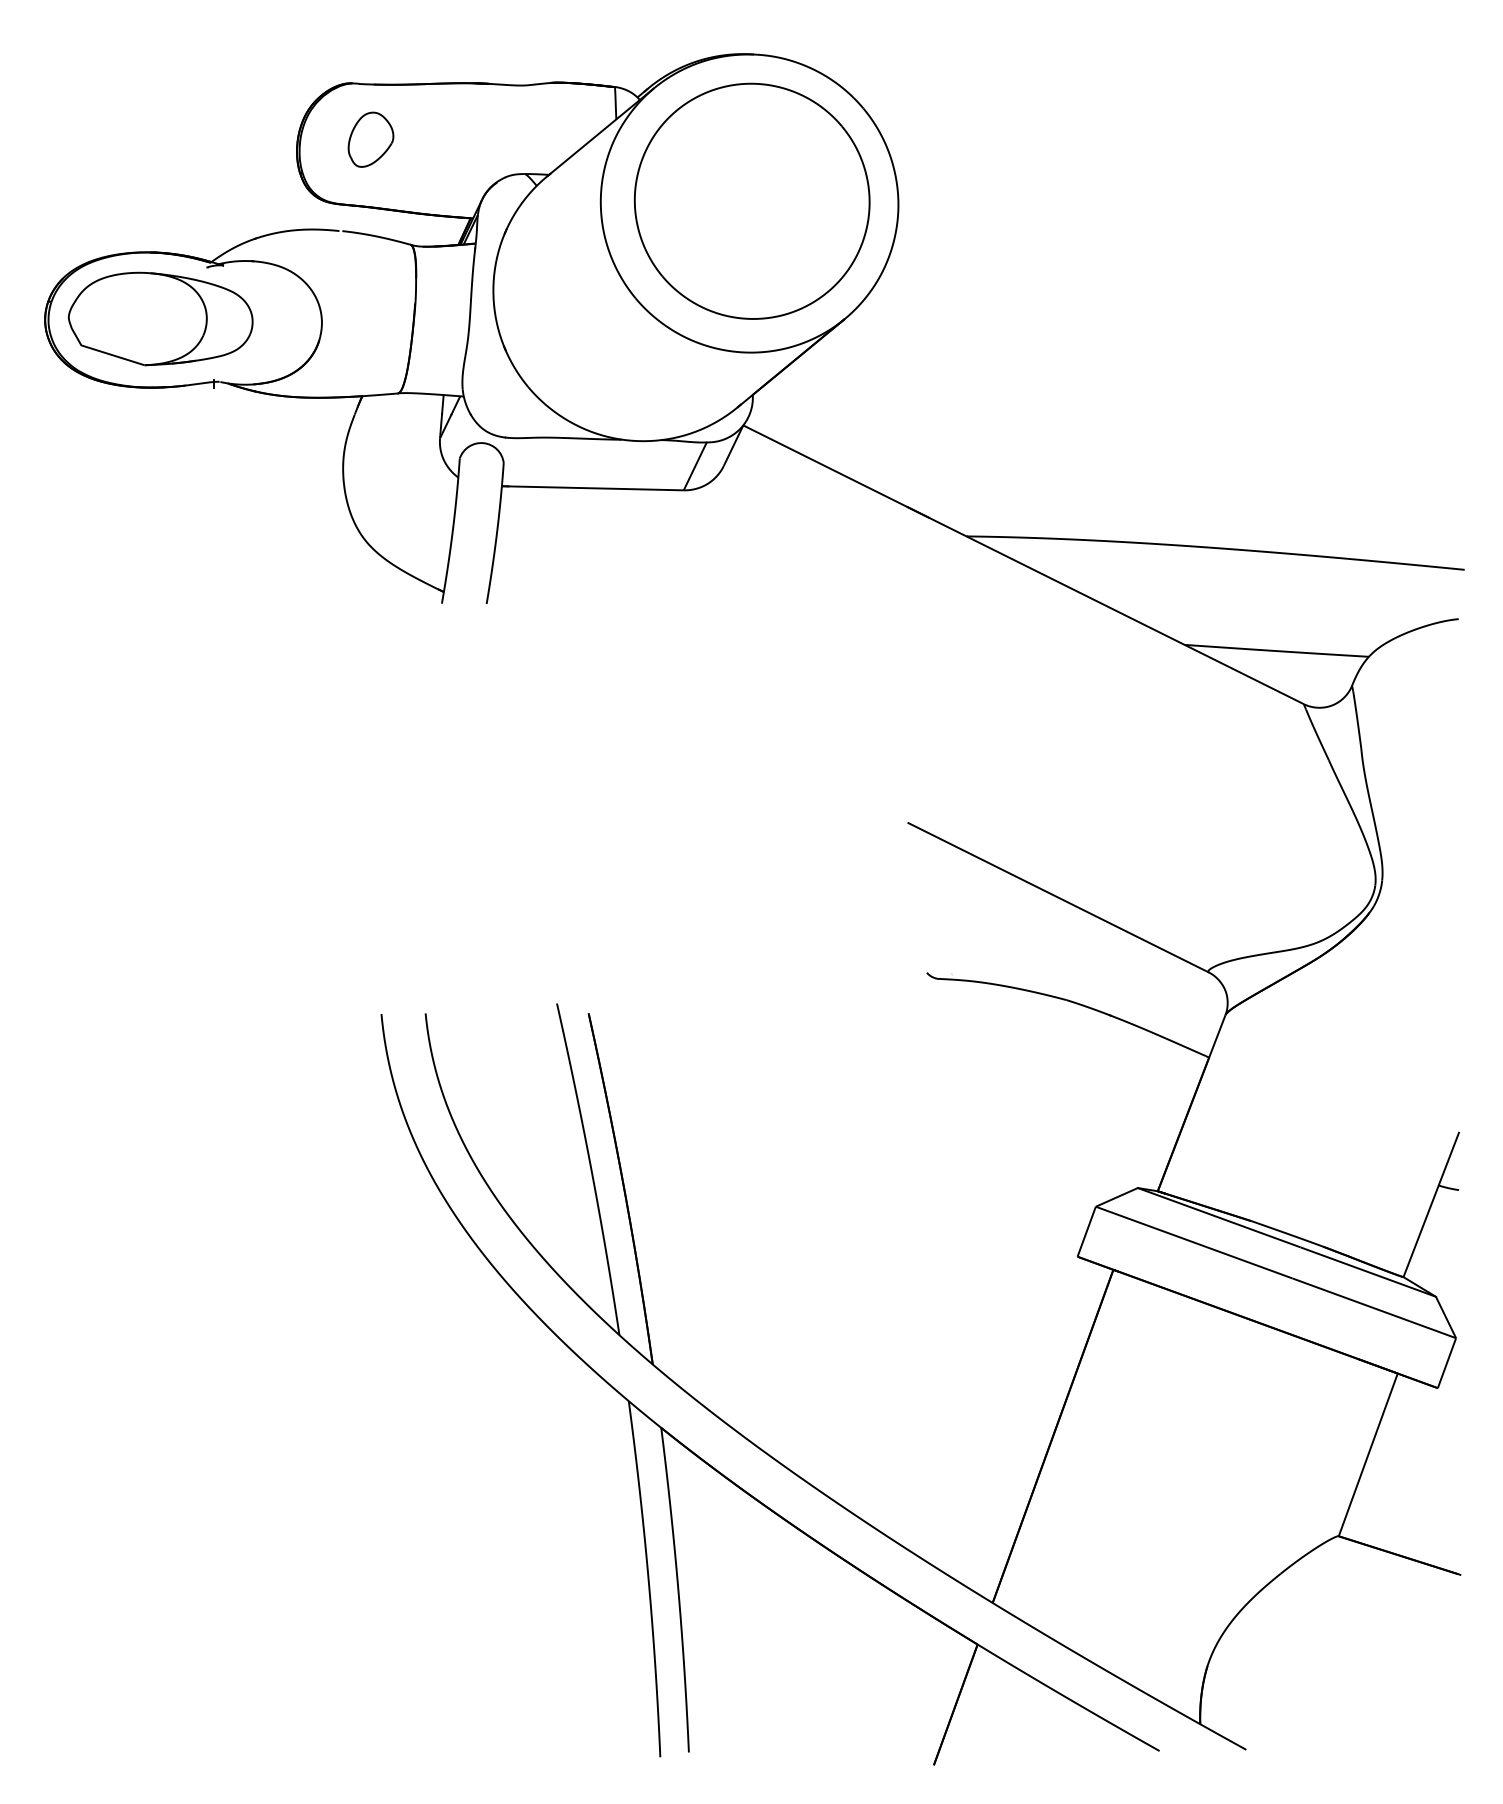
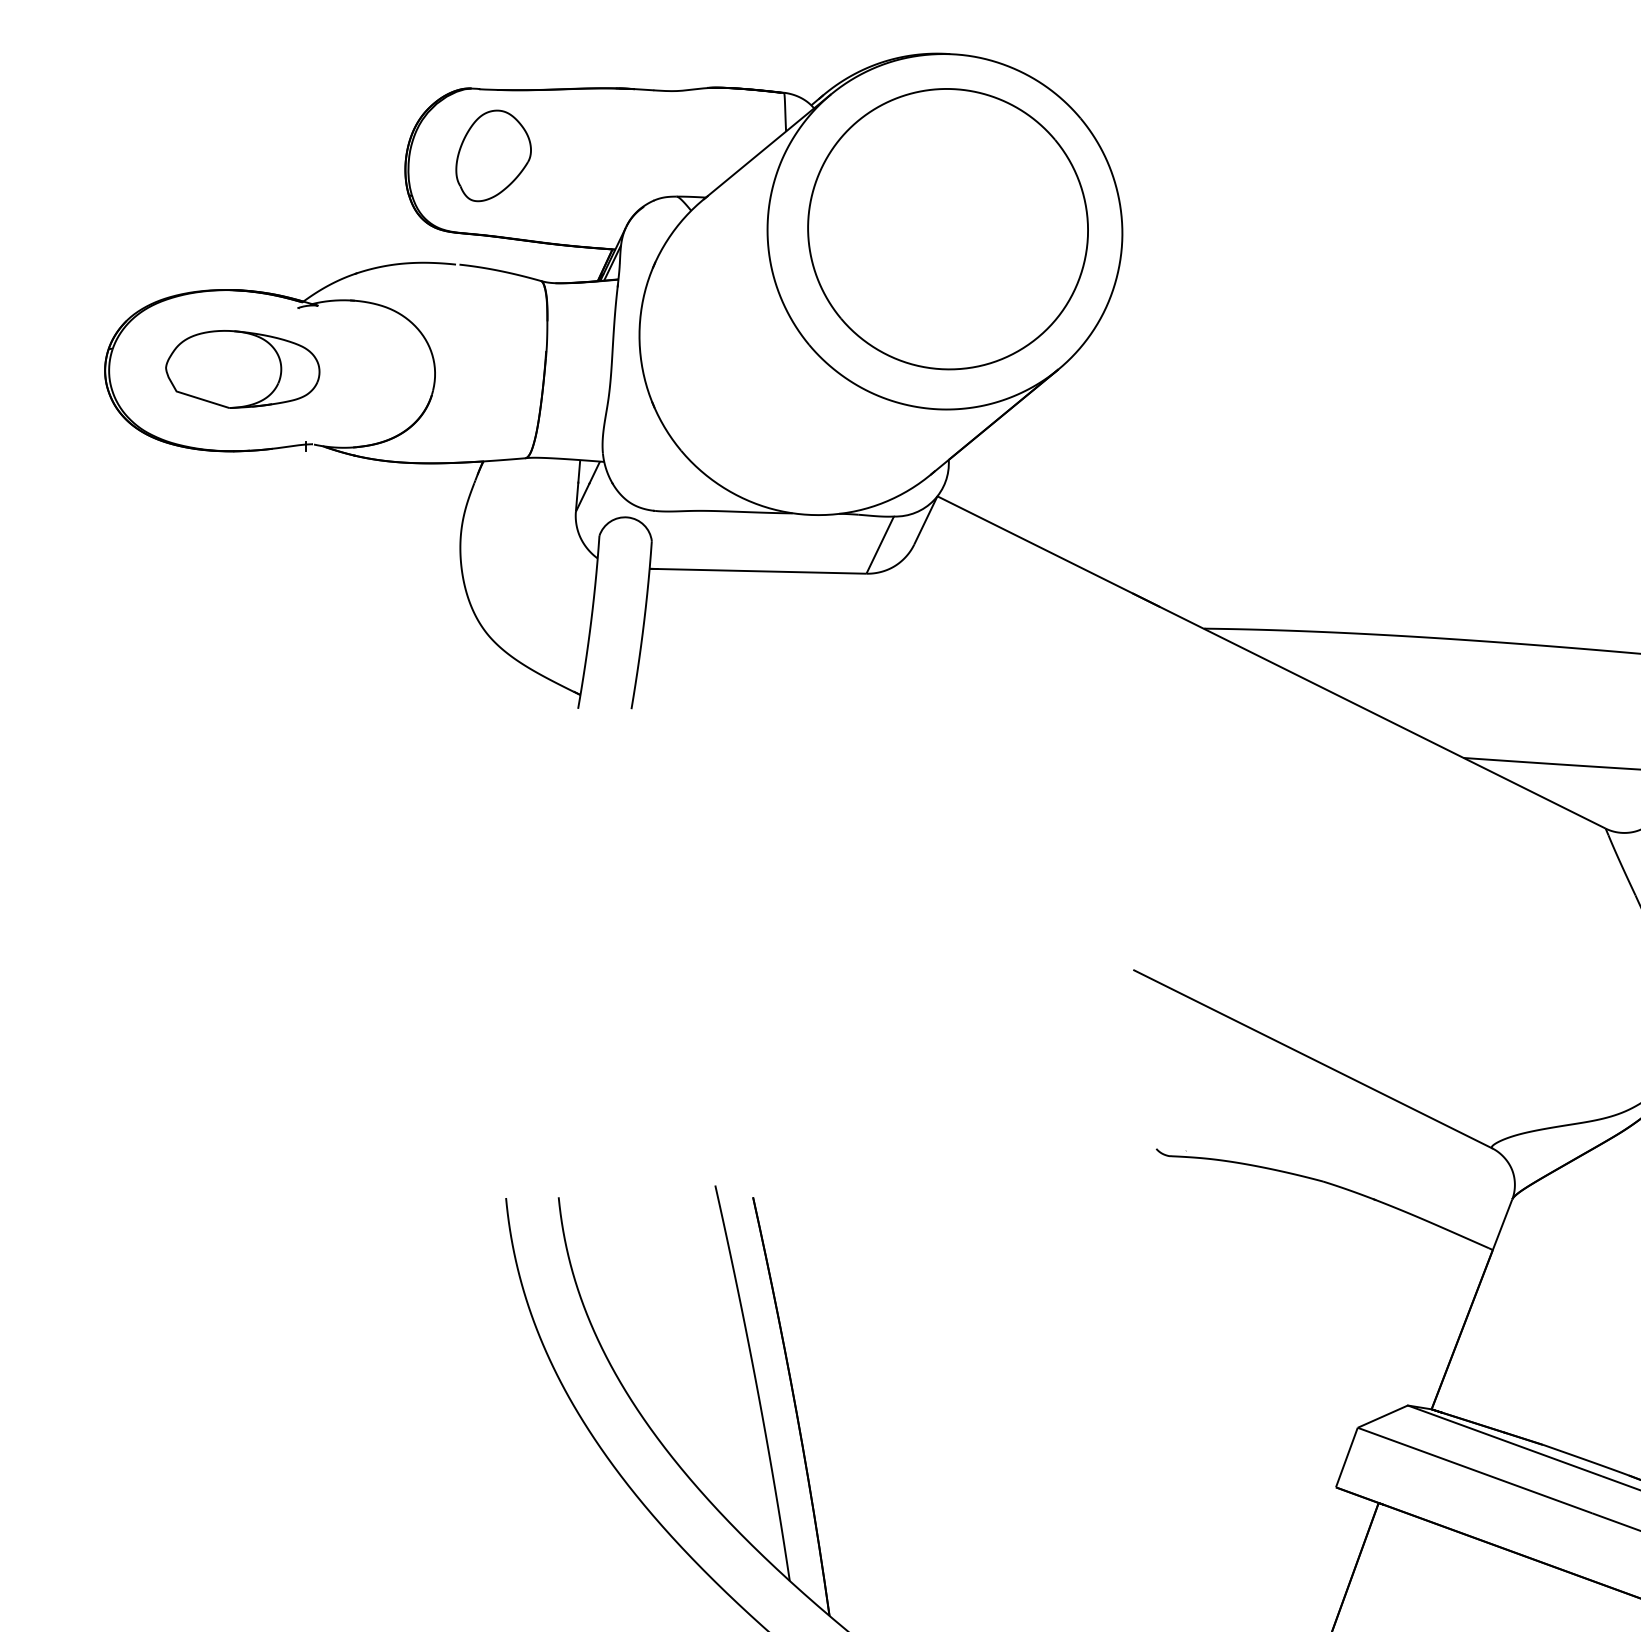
part: (370, 139) -> (492, 155), size x1.4
part: (160, 318) -> (242, 368), size x0.7

